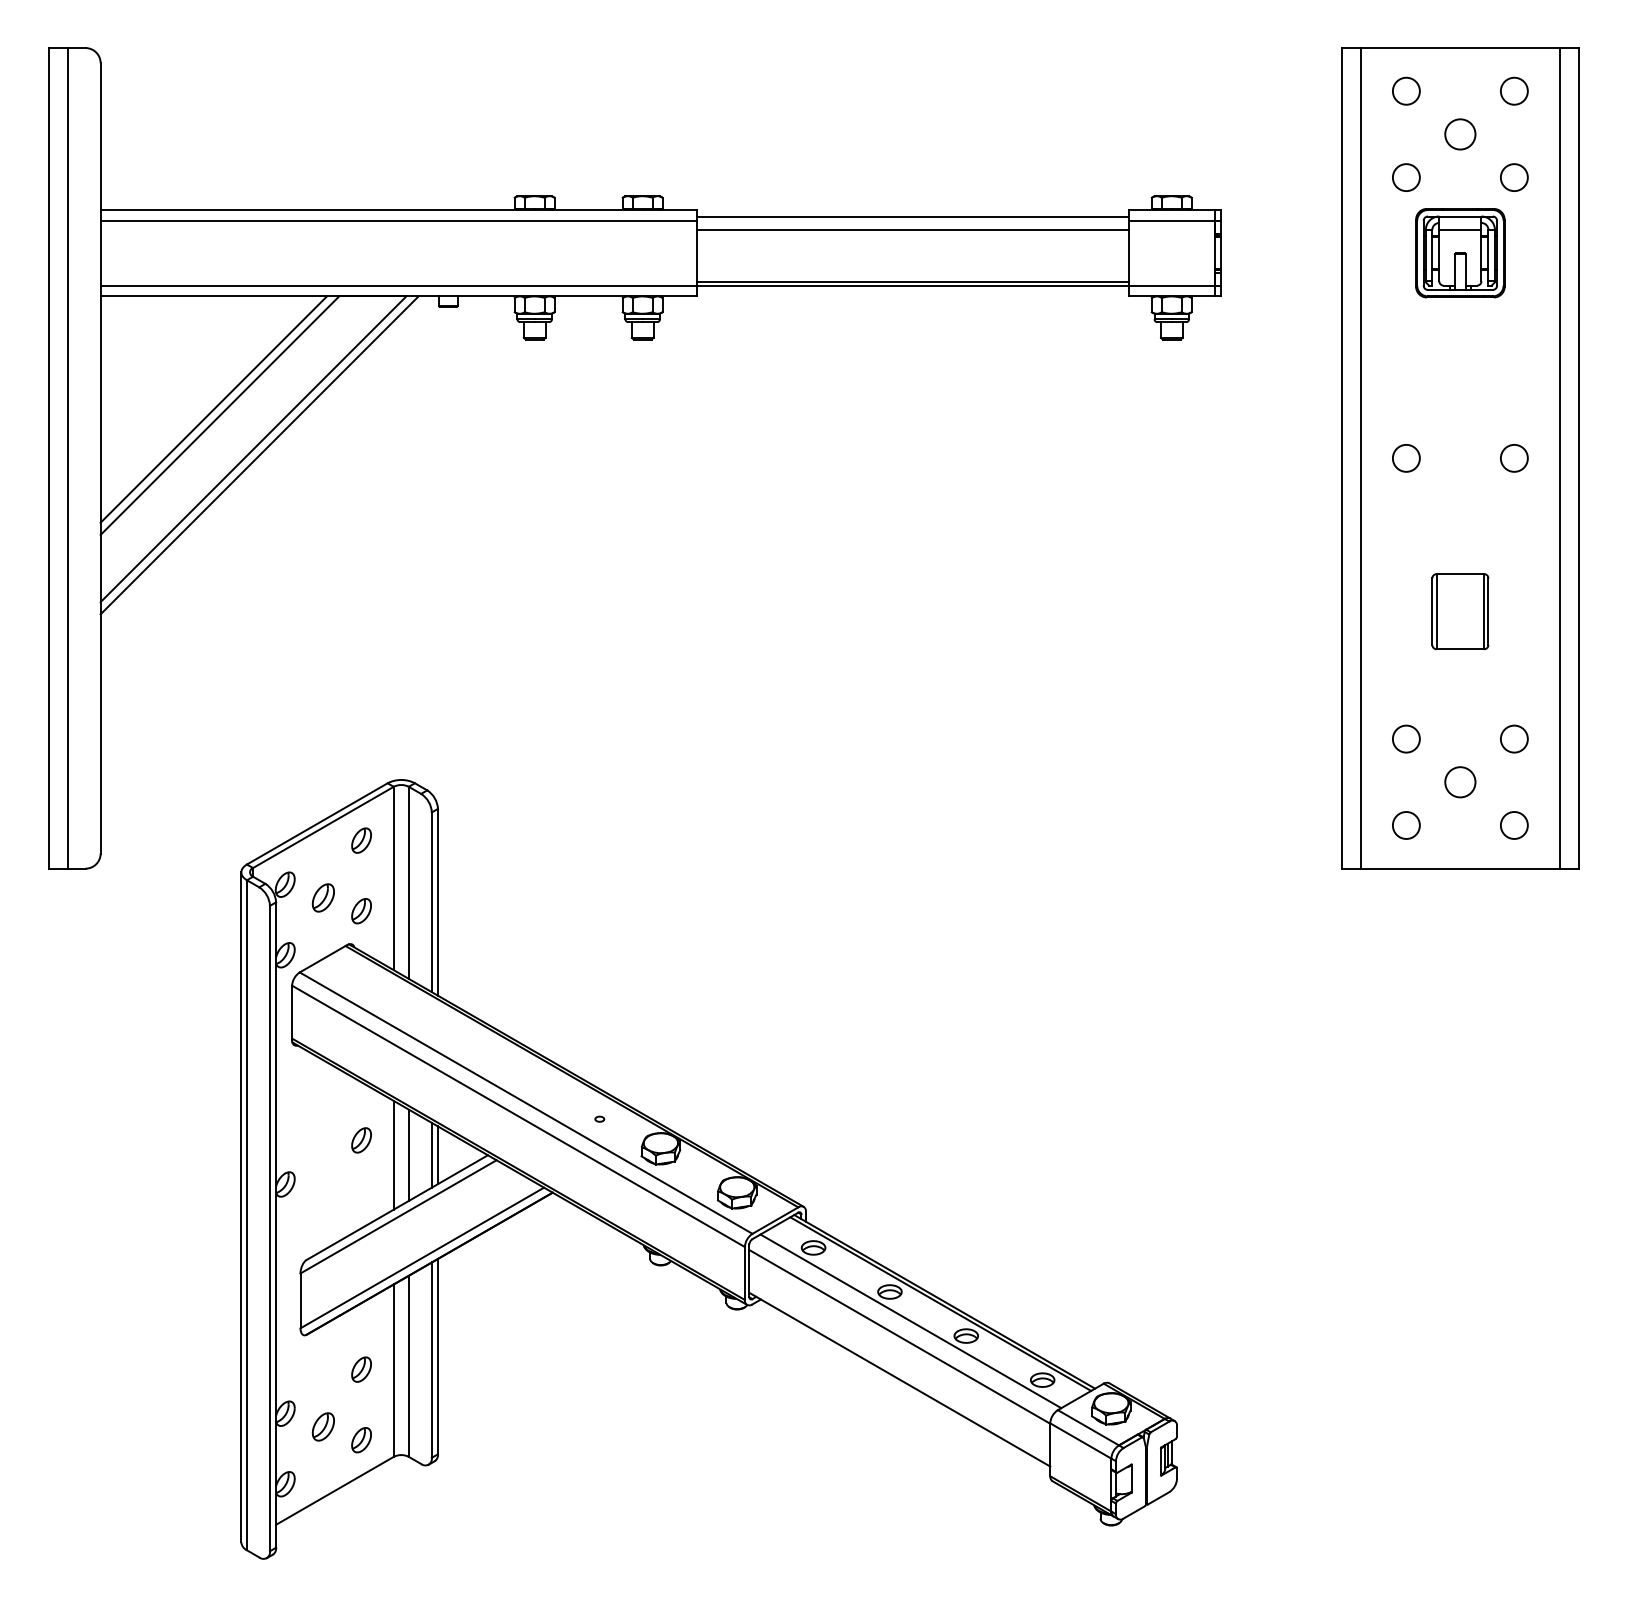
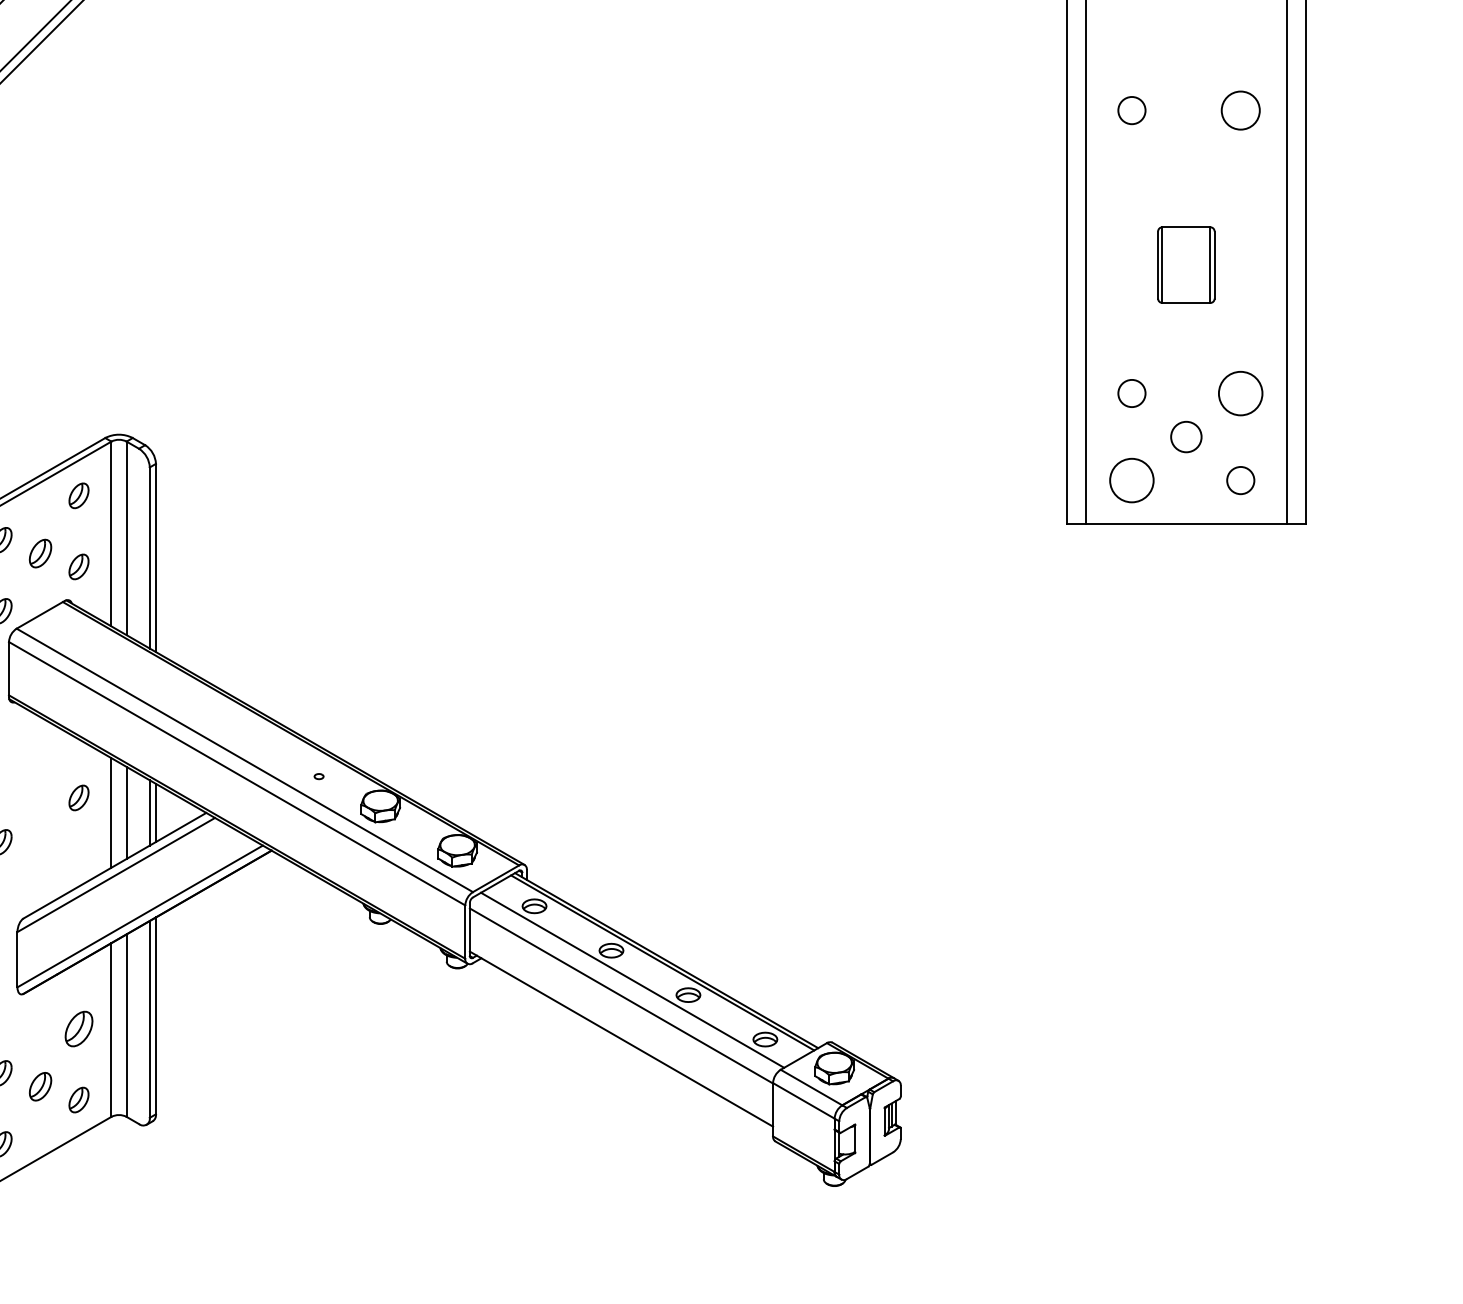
circle: (1513, 457) -> (1239, 109), size x1.4
circle: (1514, 738) -> (1240, 392), size x1.6
circle: (1406, 825) -> (1132, 480), size x1.6
part: (361, 1369) -> (78, 1028), size x1.4

